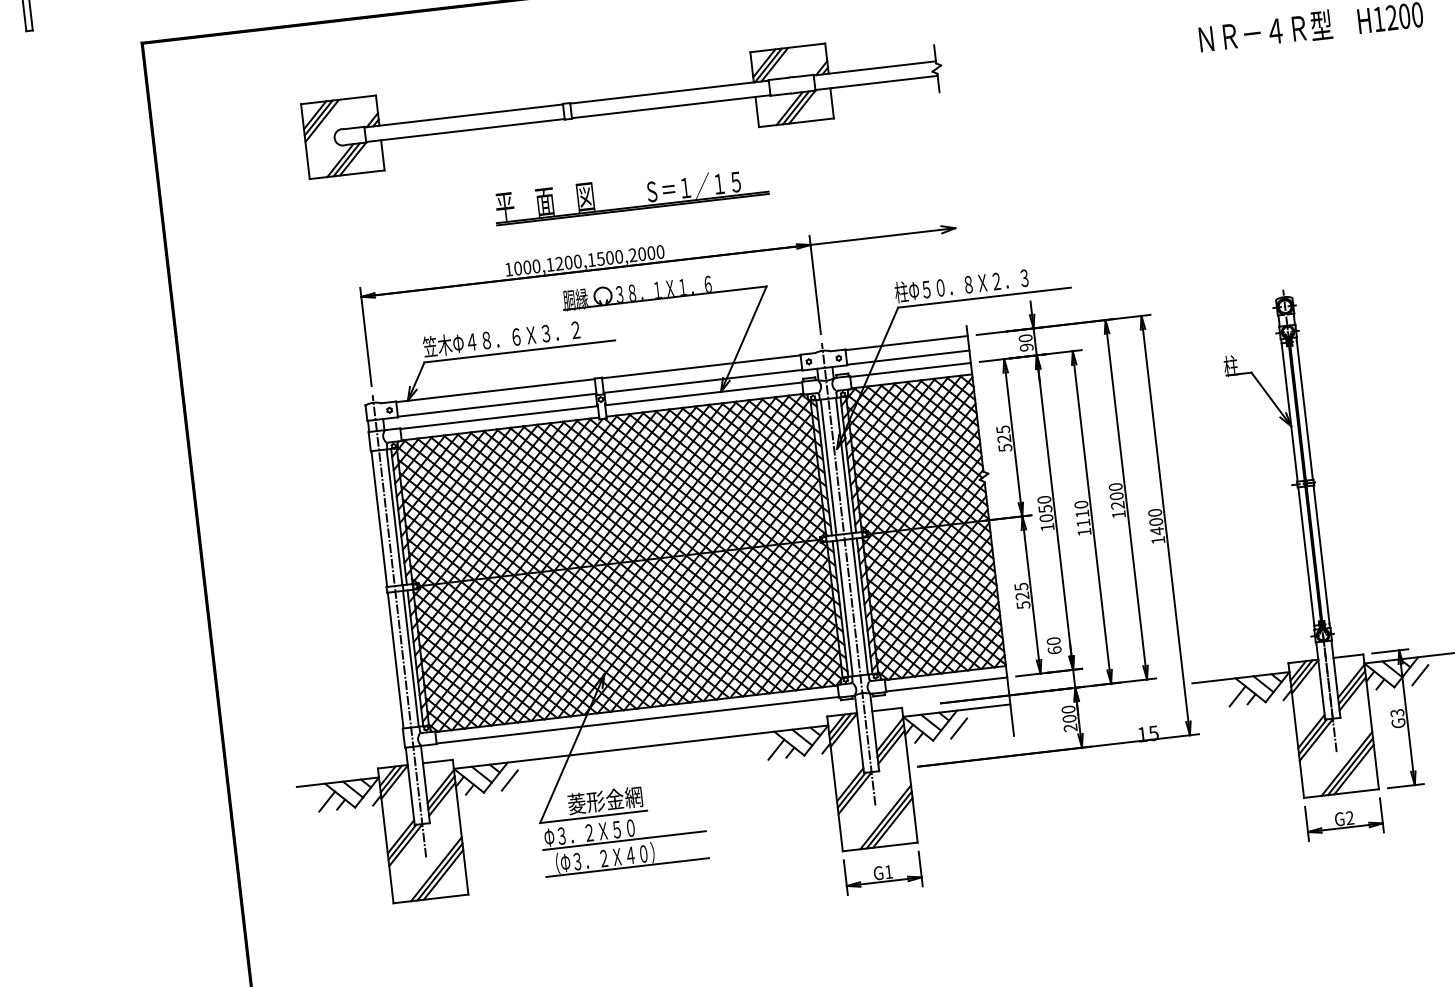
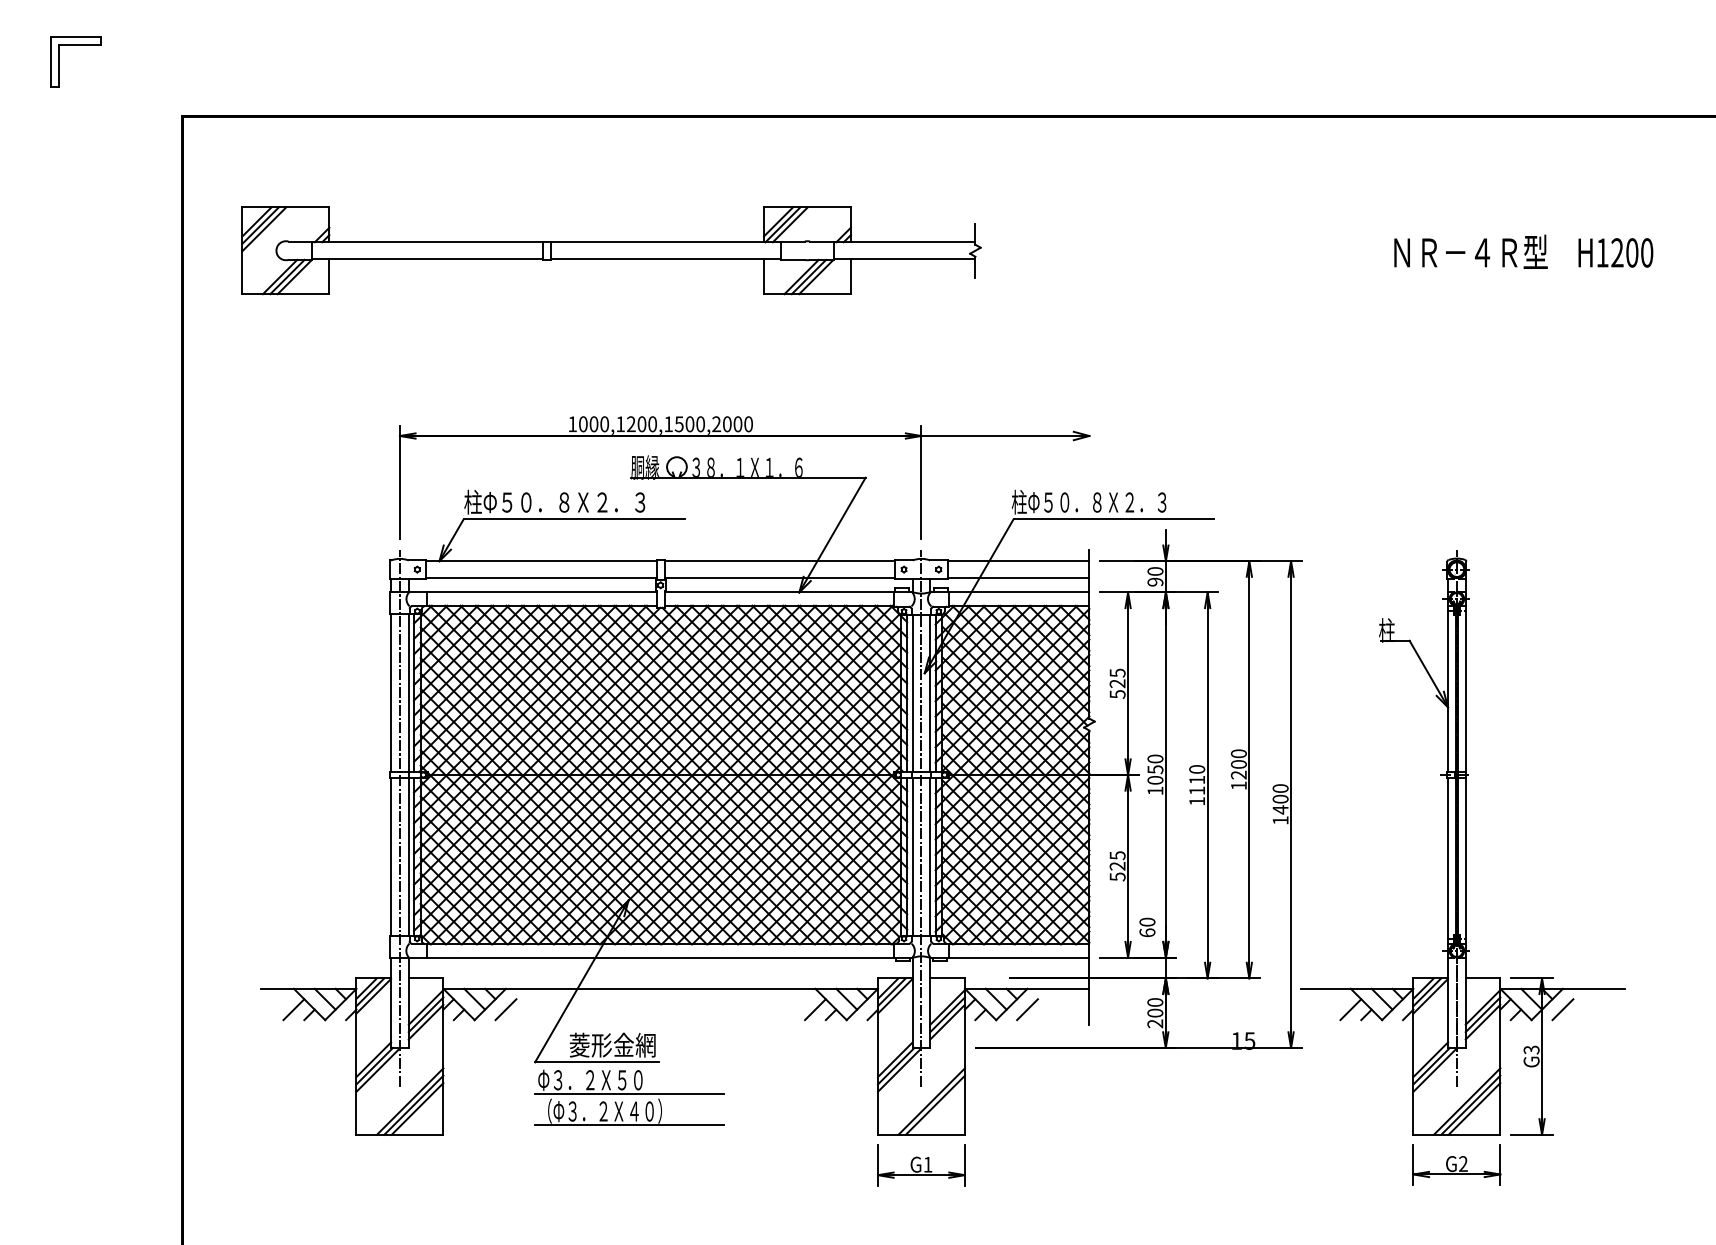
part: (623, 104) -> (611, 250), moved
part: (632, 206) -> (722, 368), removed
text: (500, 337) -> (554, 501), 笠木Φ４８．６Ｘ３．２ -> 柱Φ５０．８Ｘ２．３
line: (892, 822) -> (938, 1108), removed

